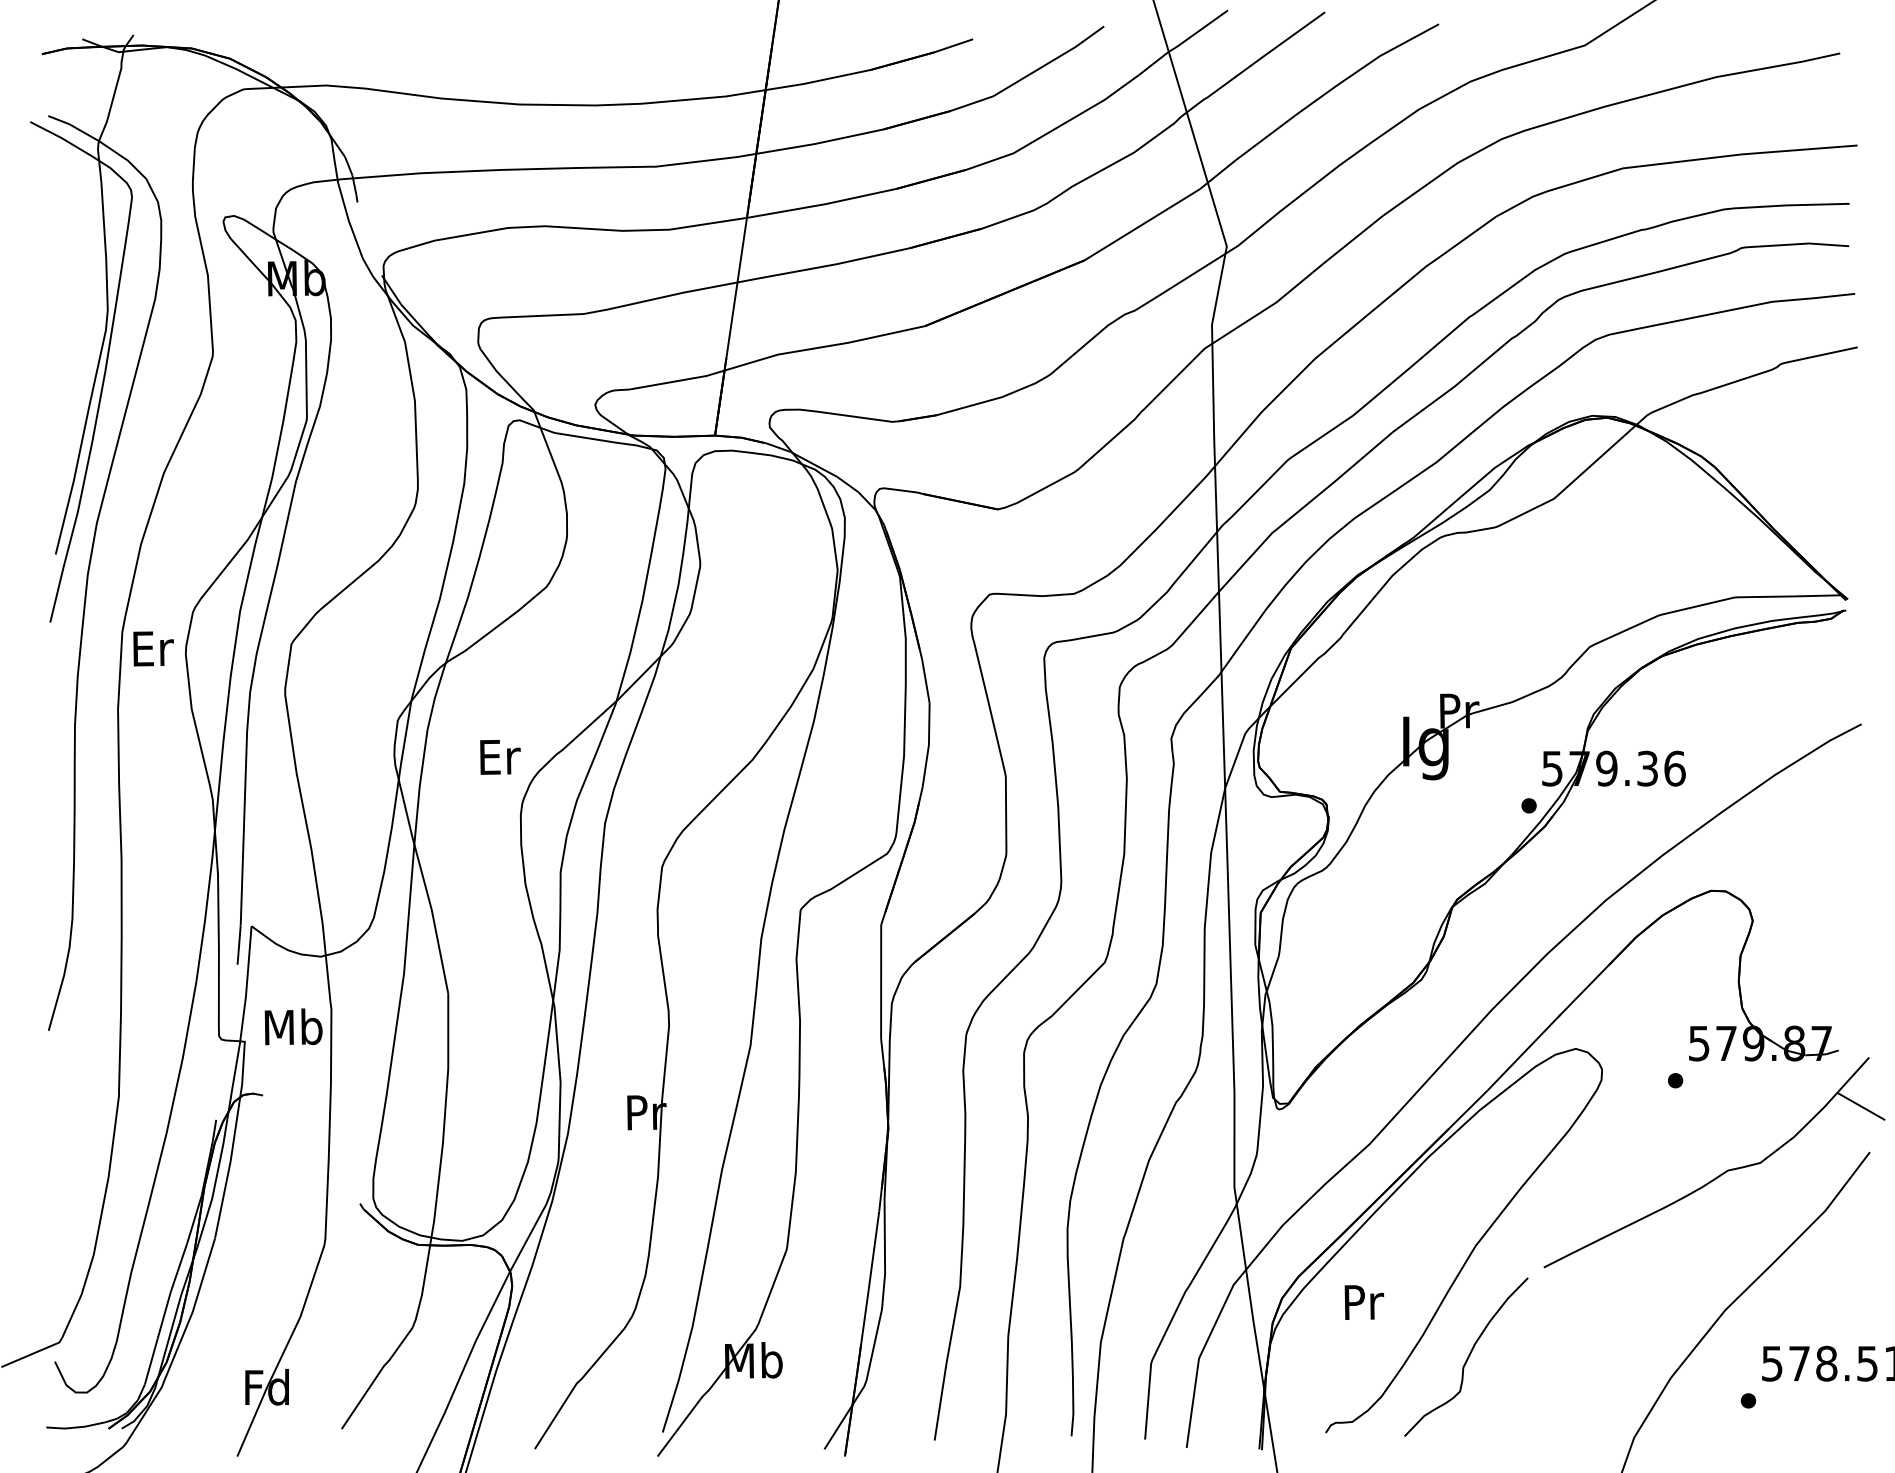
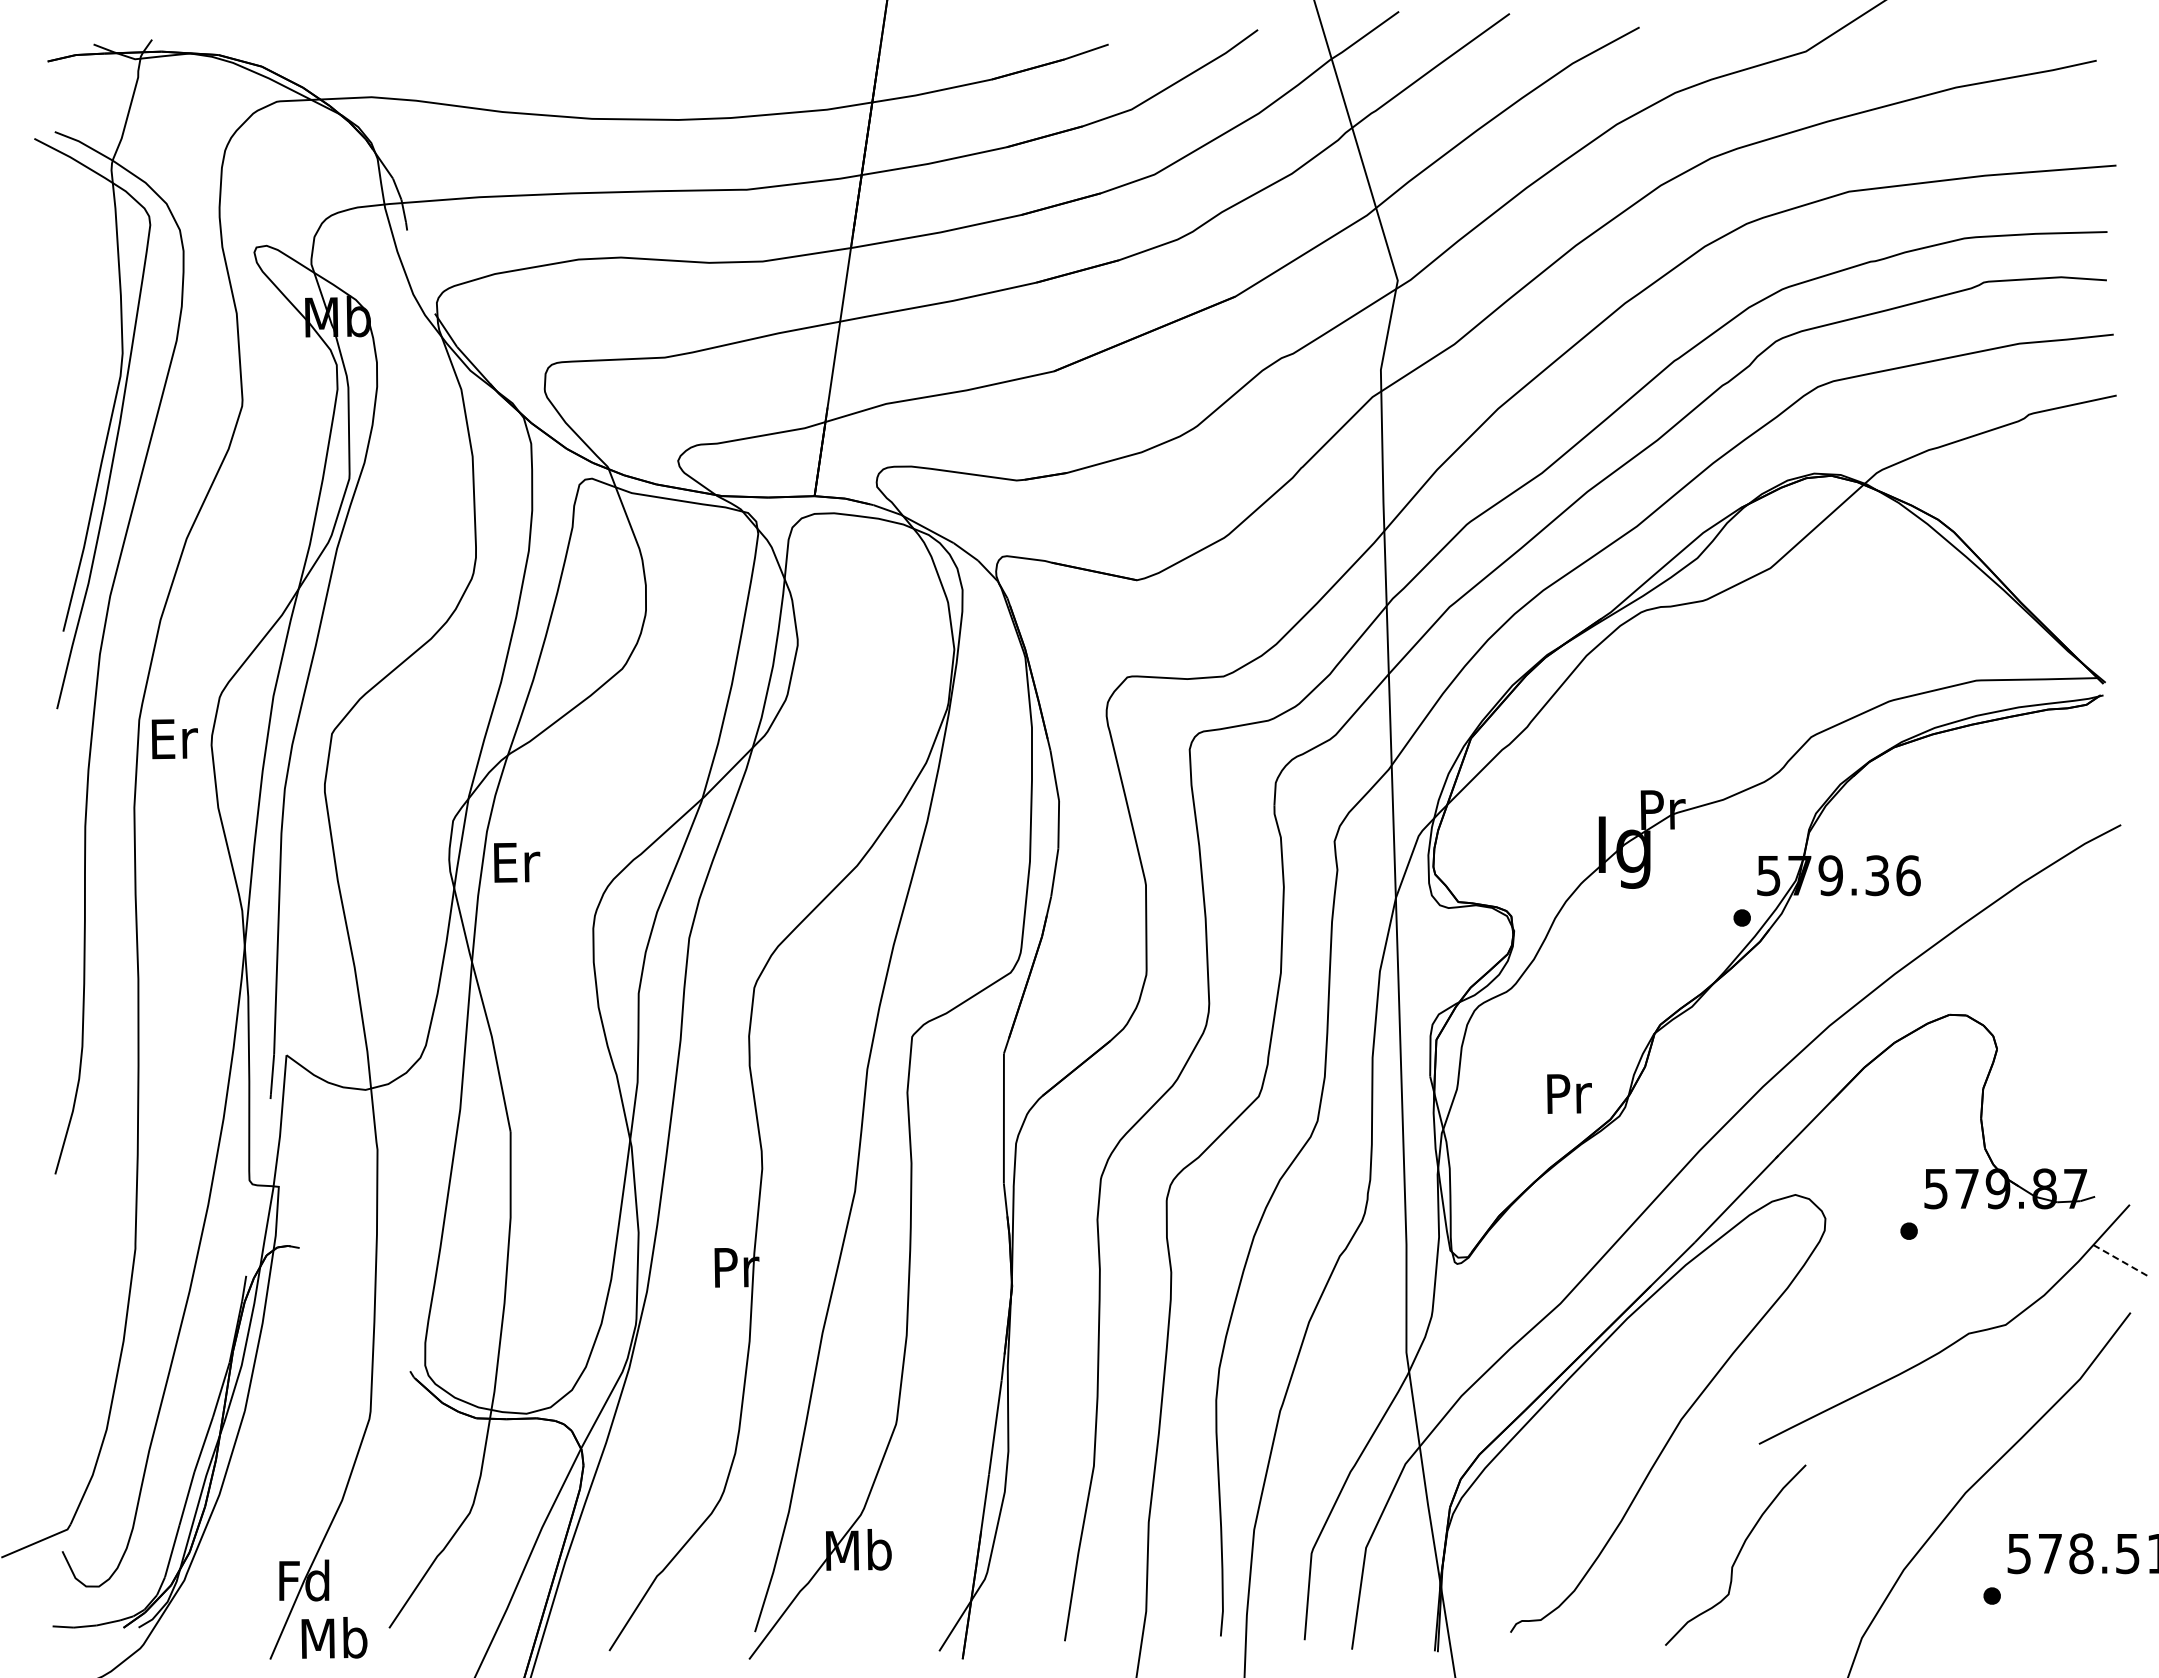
text: (500, 757) -> (517, 862), moved
text: (293, 1026) -> (334, 1637), moved
line: (1861, 1106) -> (2120, 1260), solid -> dashed
text: (1364, 1302) -> (1569, 1093), moved
curve: (1467, 1356) -> (1737, 1554), moved

